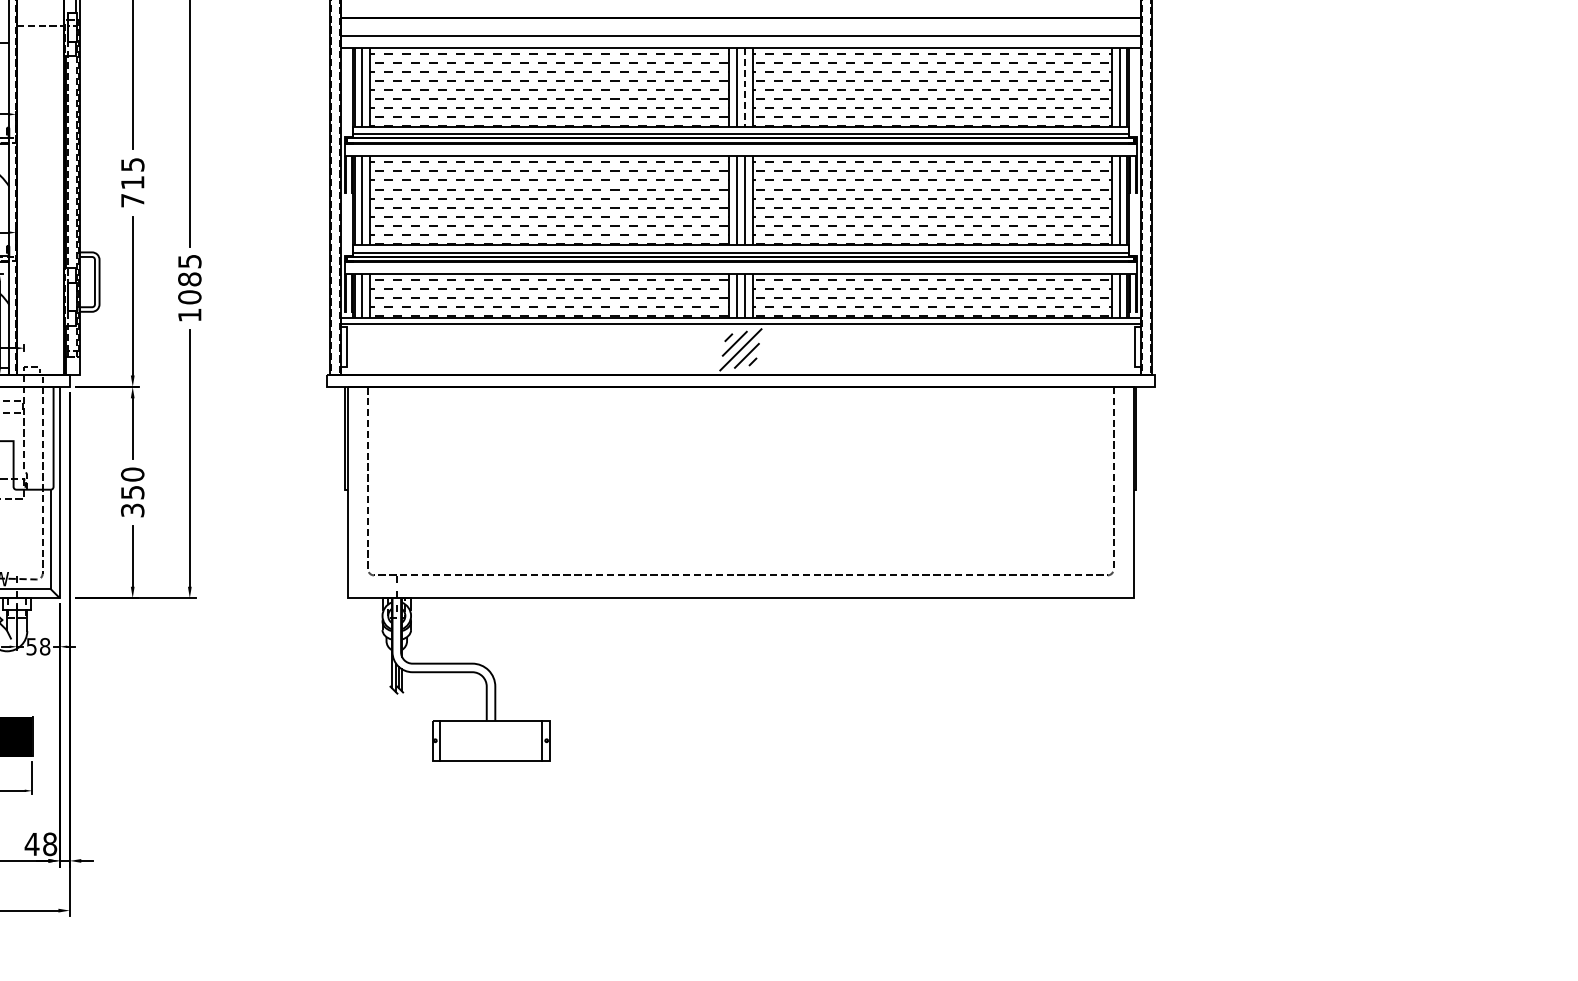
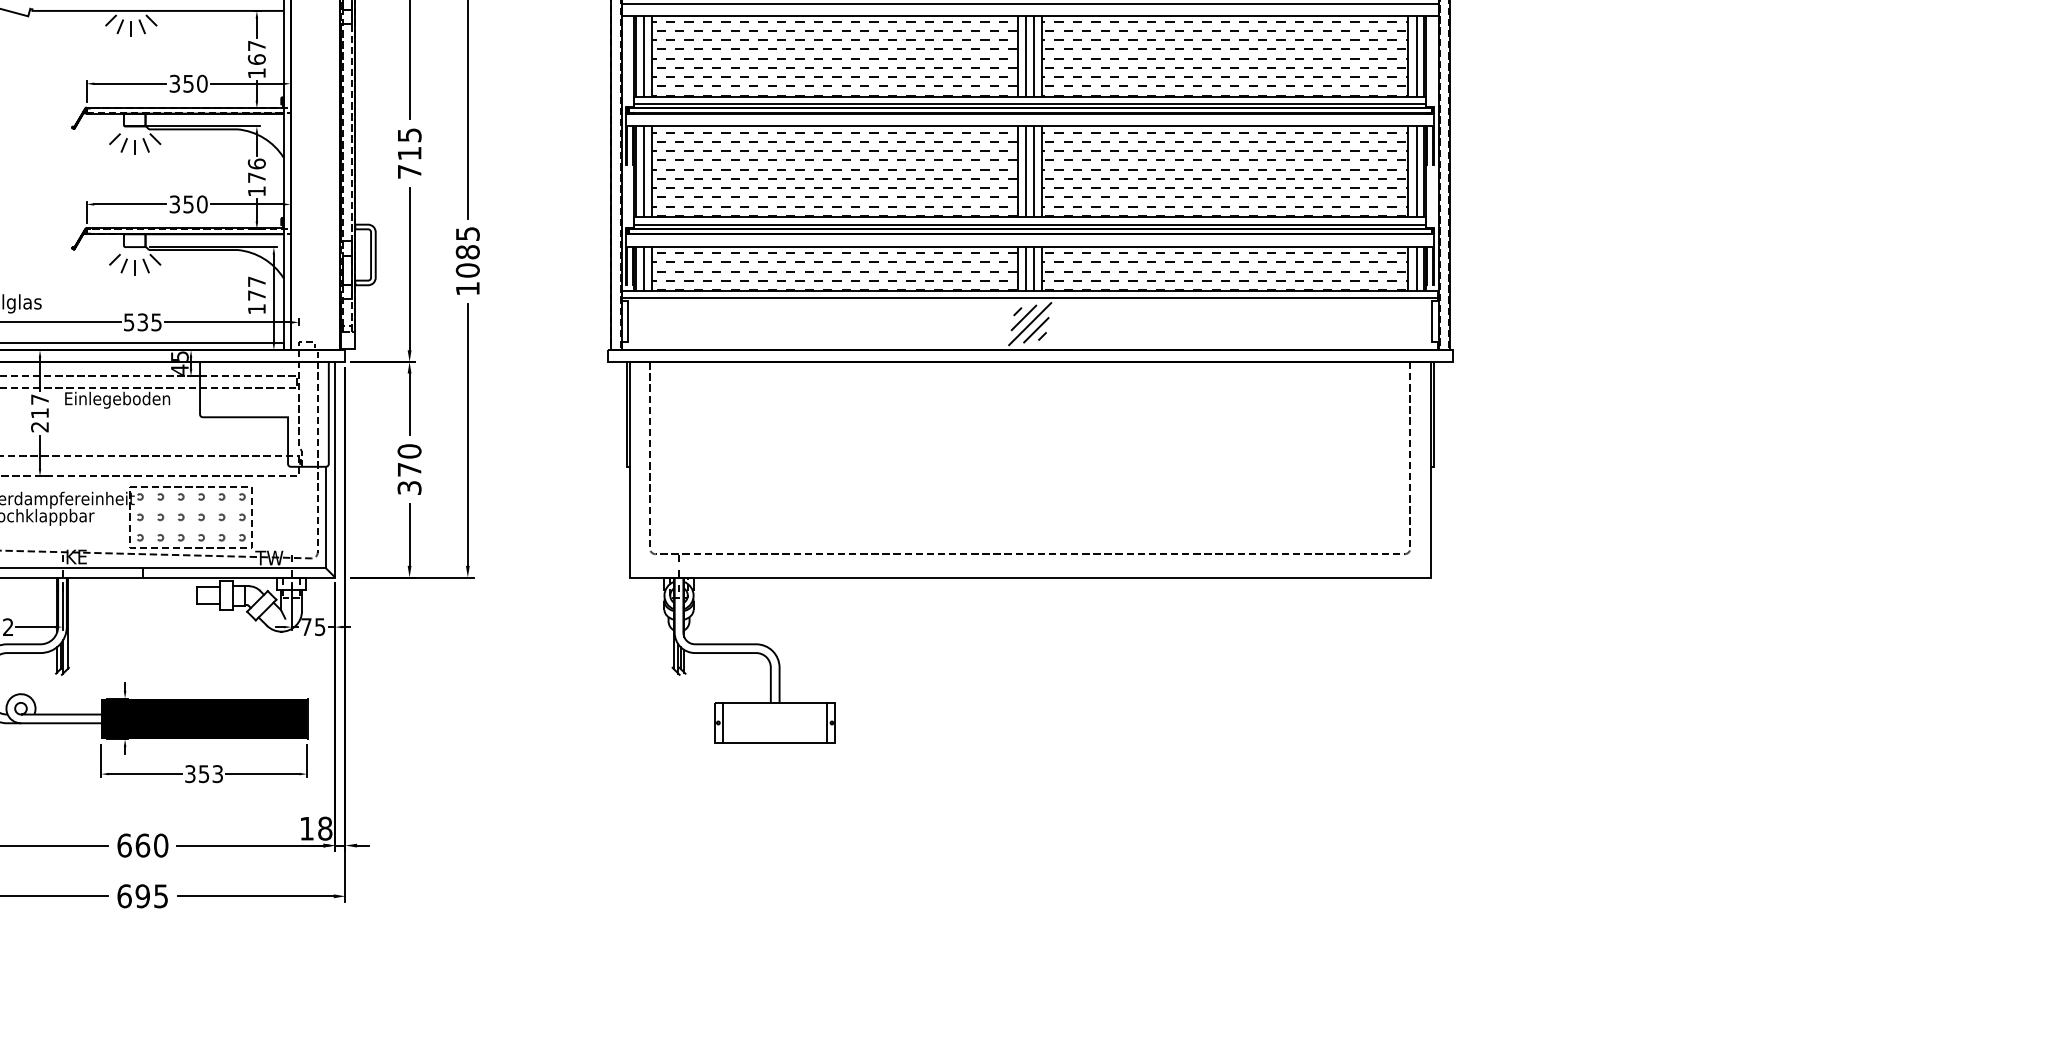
line: (744, 88) -> (1033, 57), dashed -> solid
text: (132, 492) -> (409, 469), 350 -> 370
text: (38, 647) -> (313, 627), 58 -> 75
text: (31, 844) -> (306, 828), 48 -> 18

